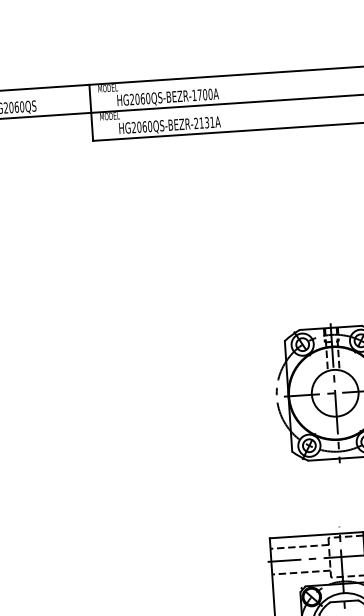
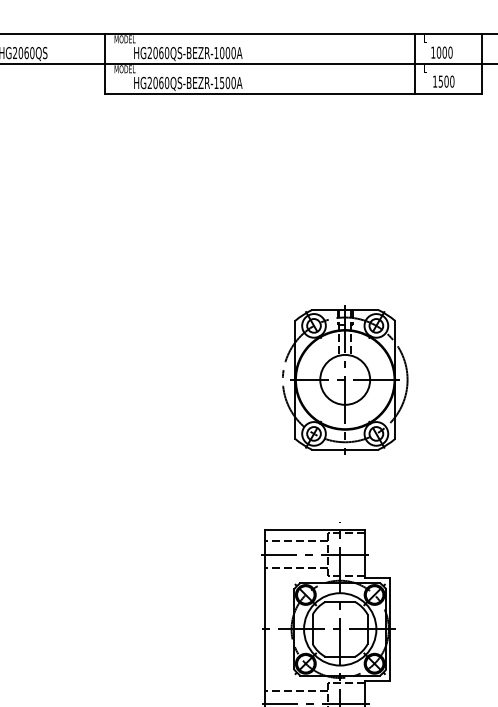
text: (200, 95) -> (222, 53), HG2060QS-BEZR-1700A -> HG2060QS-BEZR-1000A
text: (203, 122) -> (224, 82), HG2060QS-BEZR-2131A -> HG2060QS-BEZR-1500A

